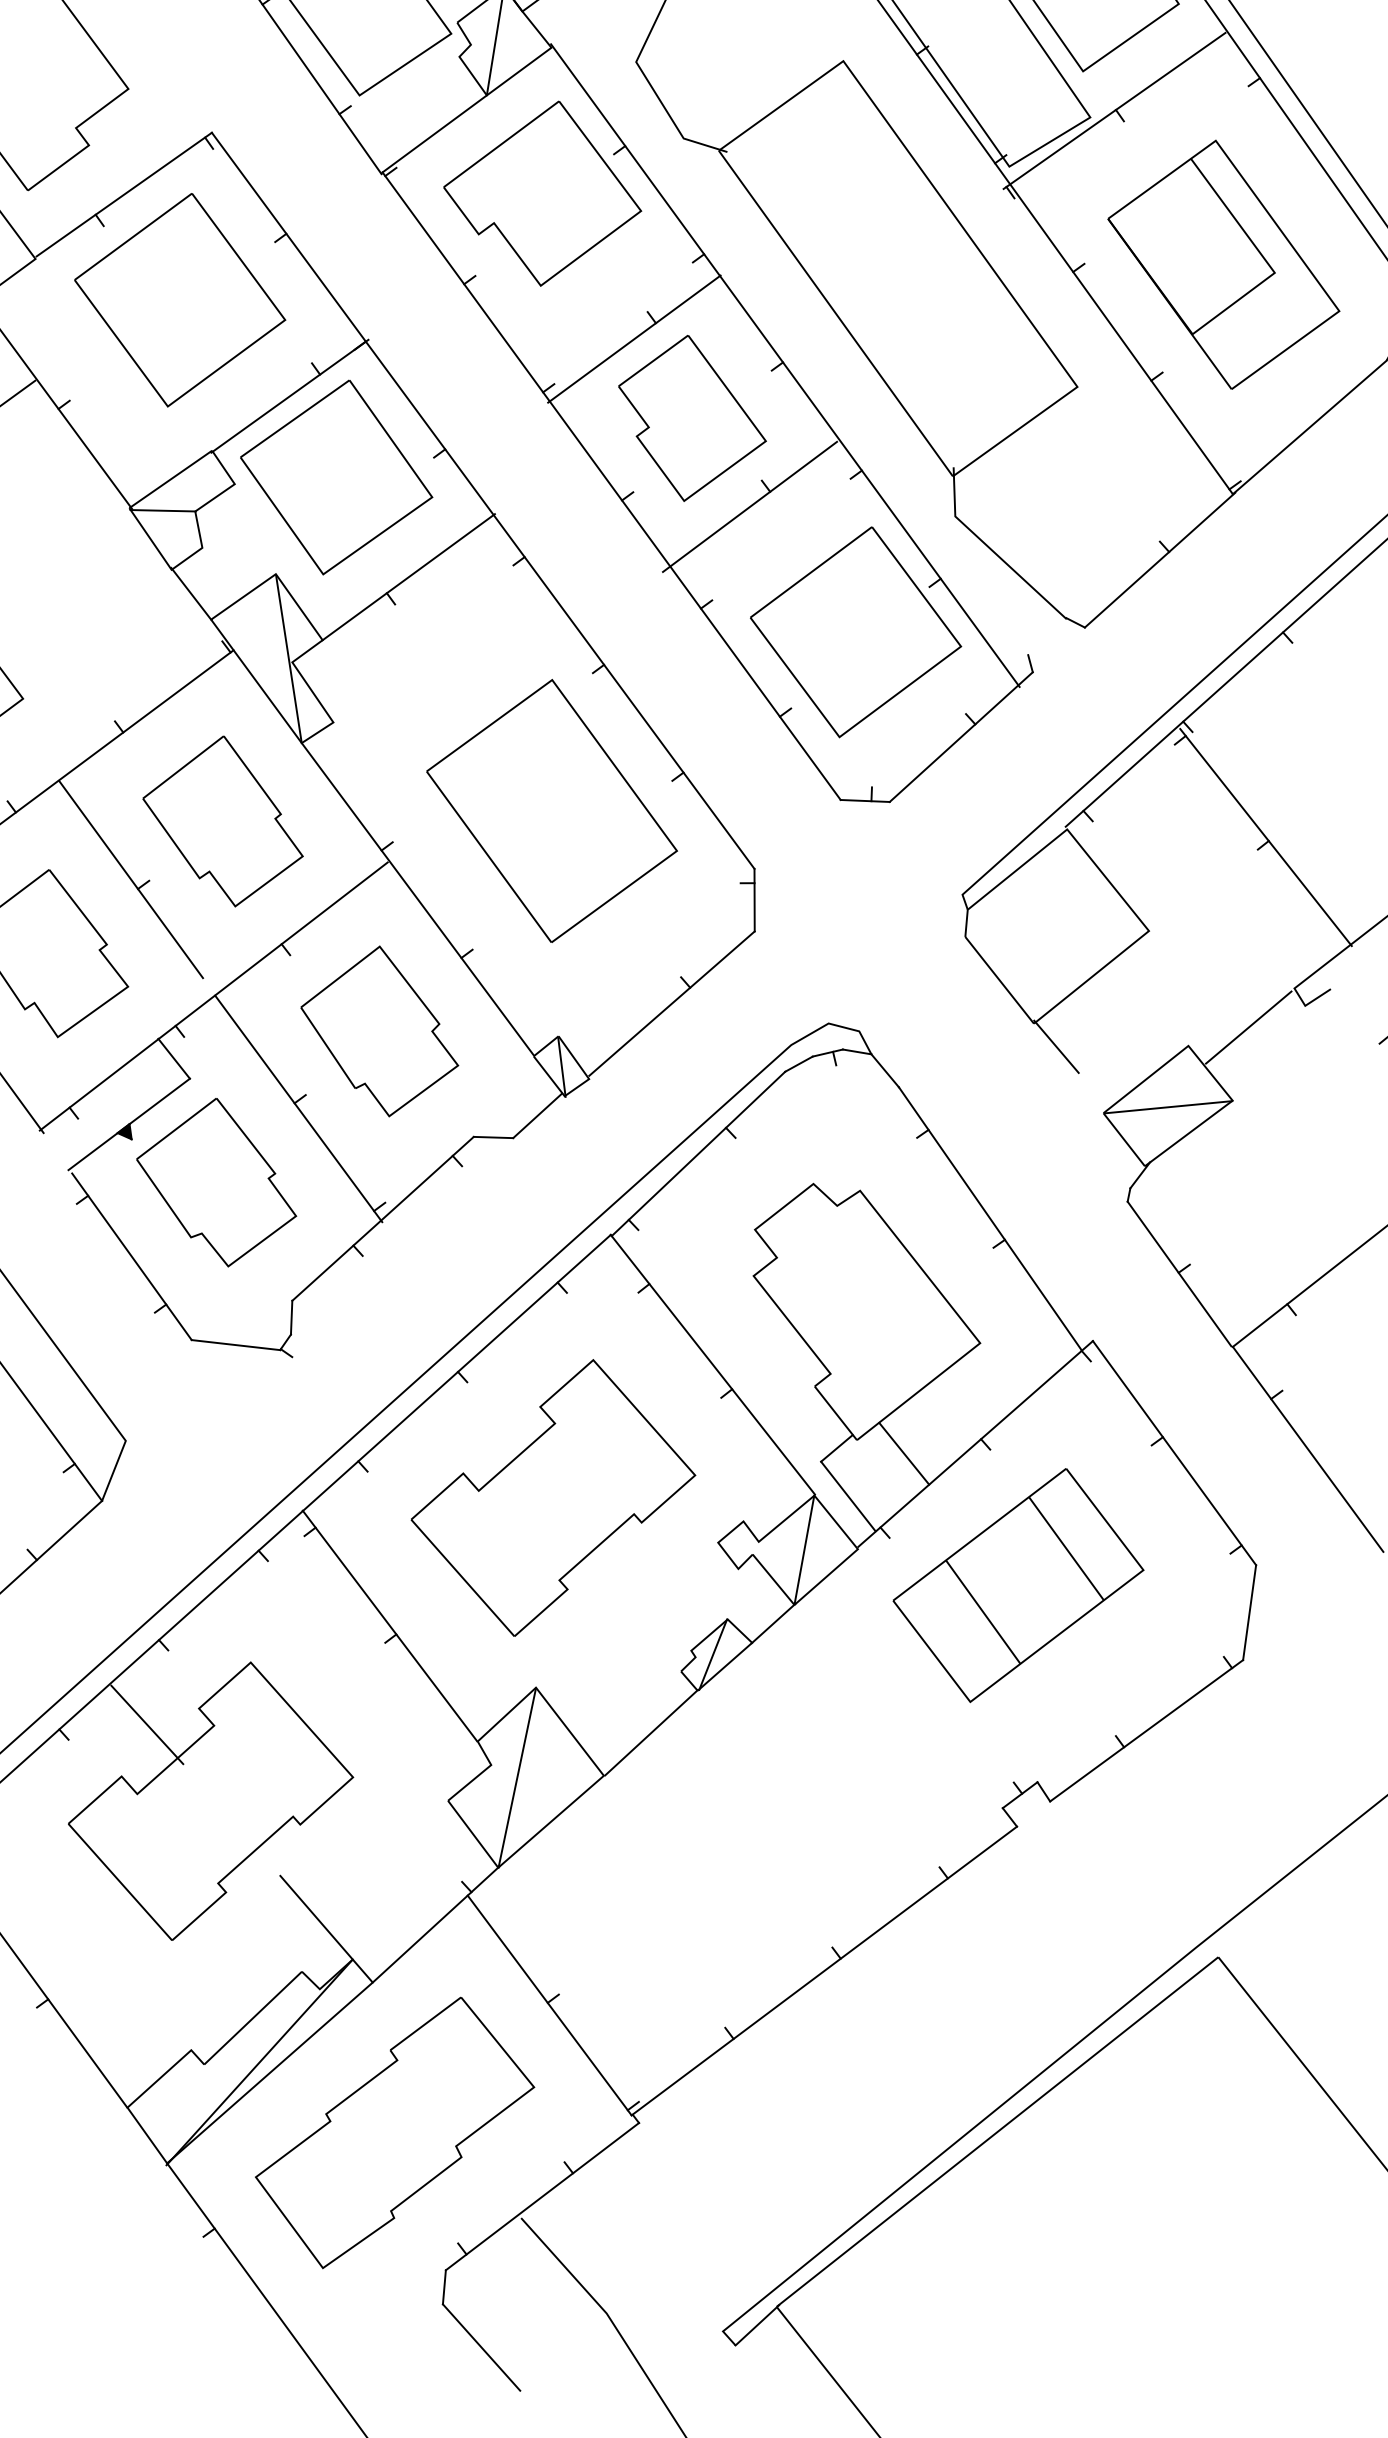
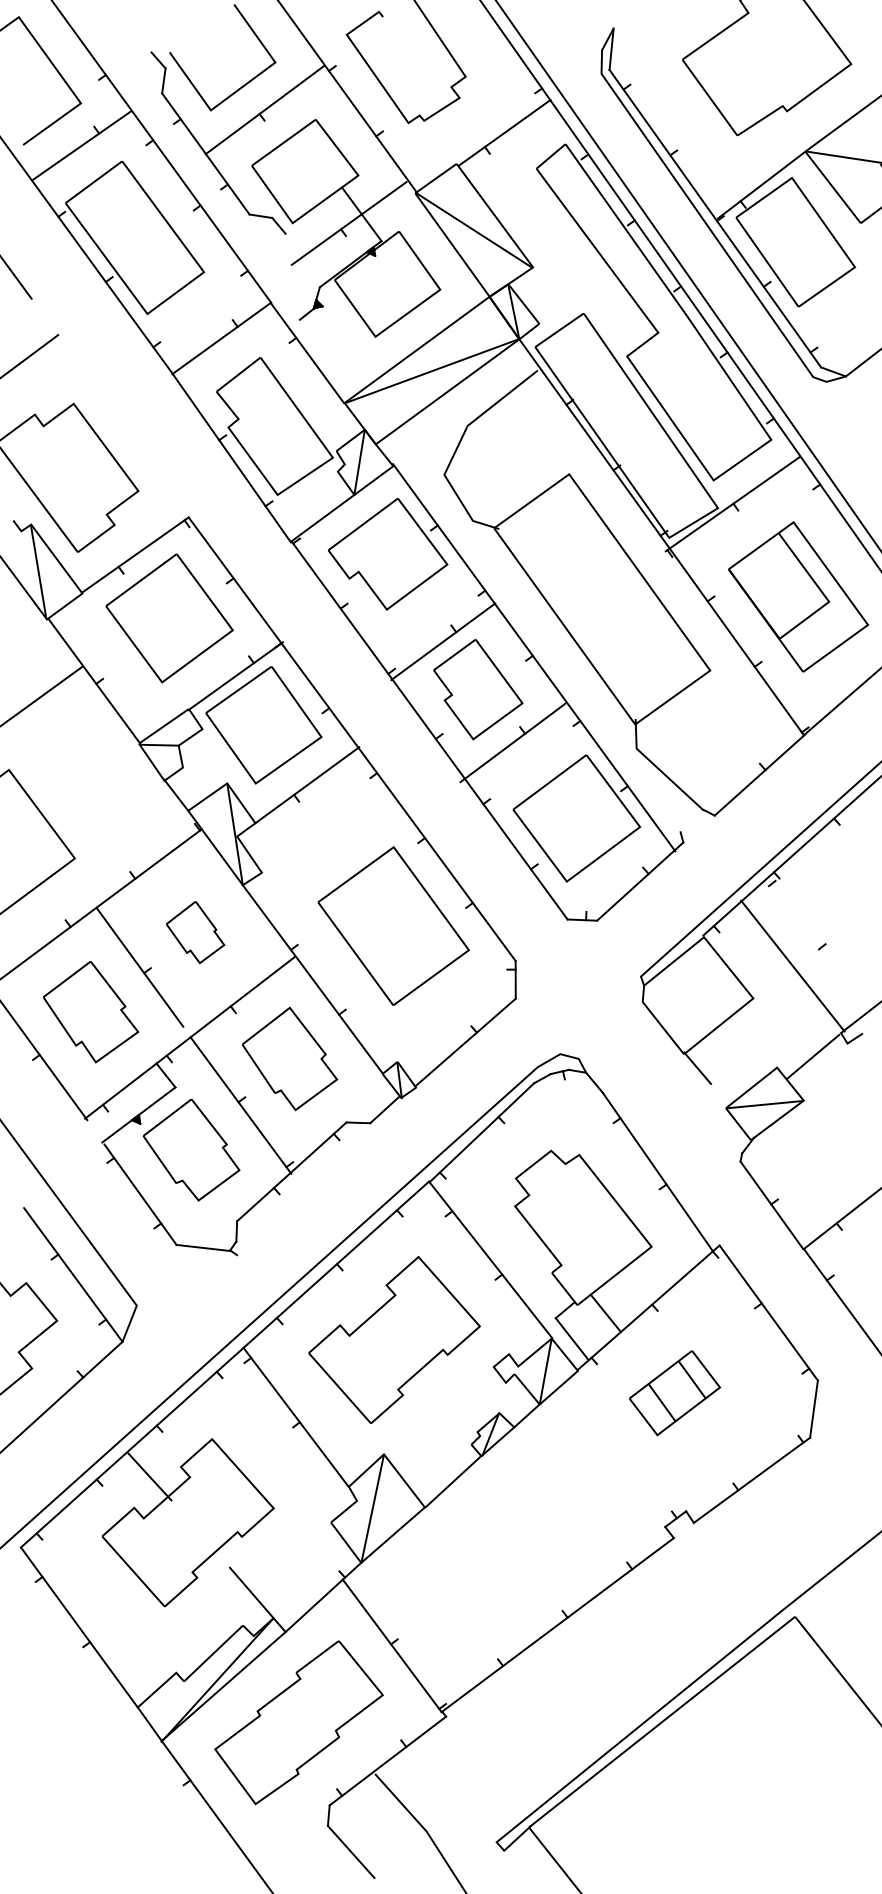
part: (223, 821) -> (195, 932), size x0.6
line: (1265, 836) -> (792, 965), moved
part: (1018, 1586) -> (674, 1393), size x0.6

